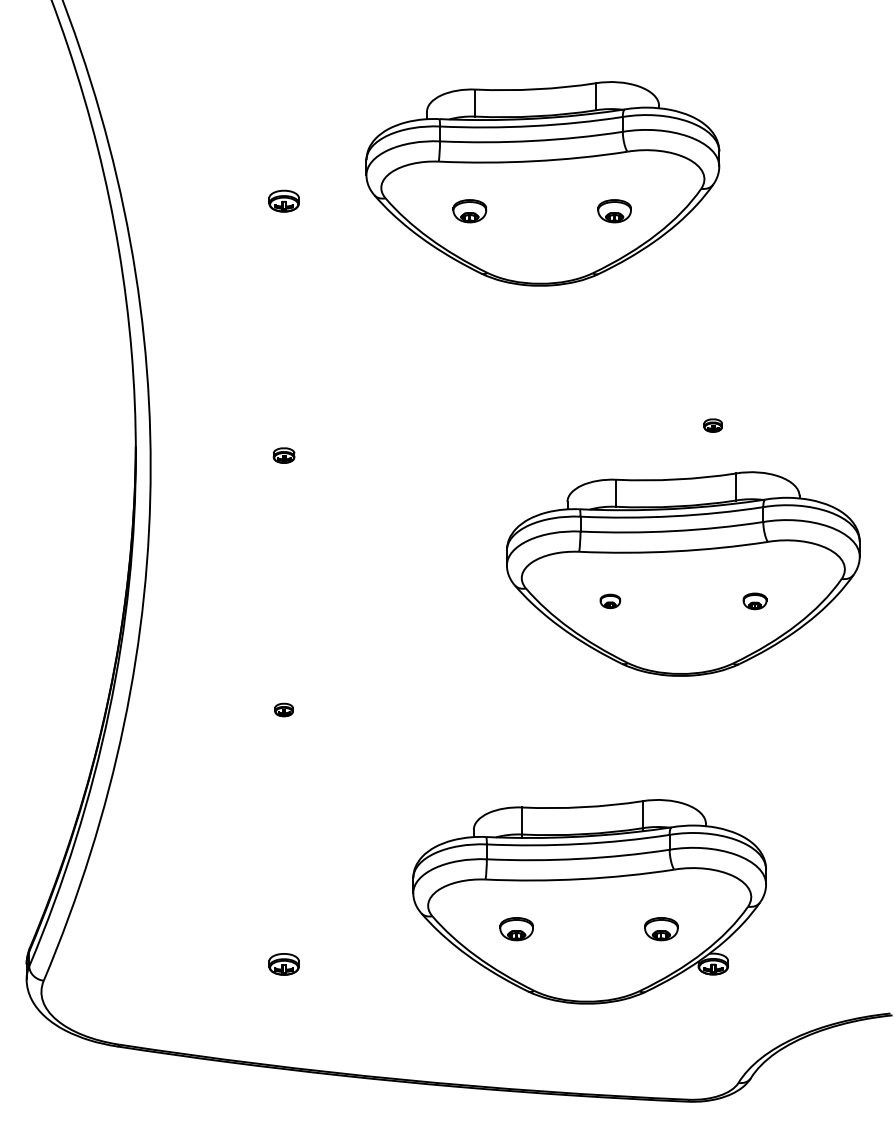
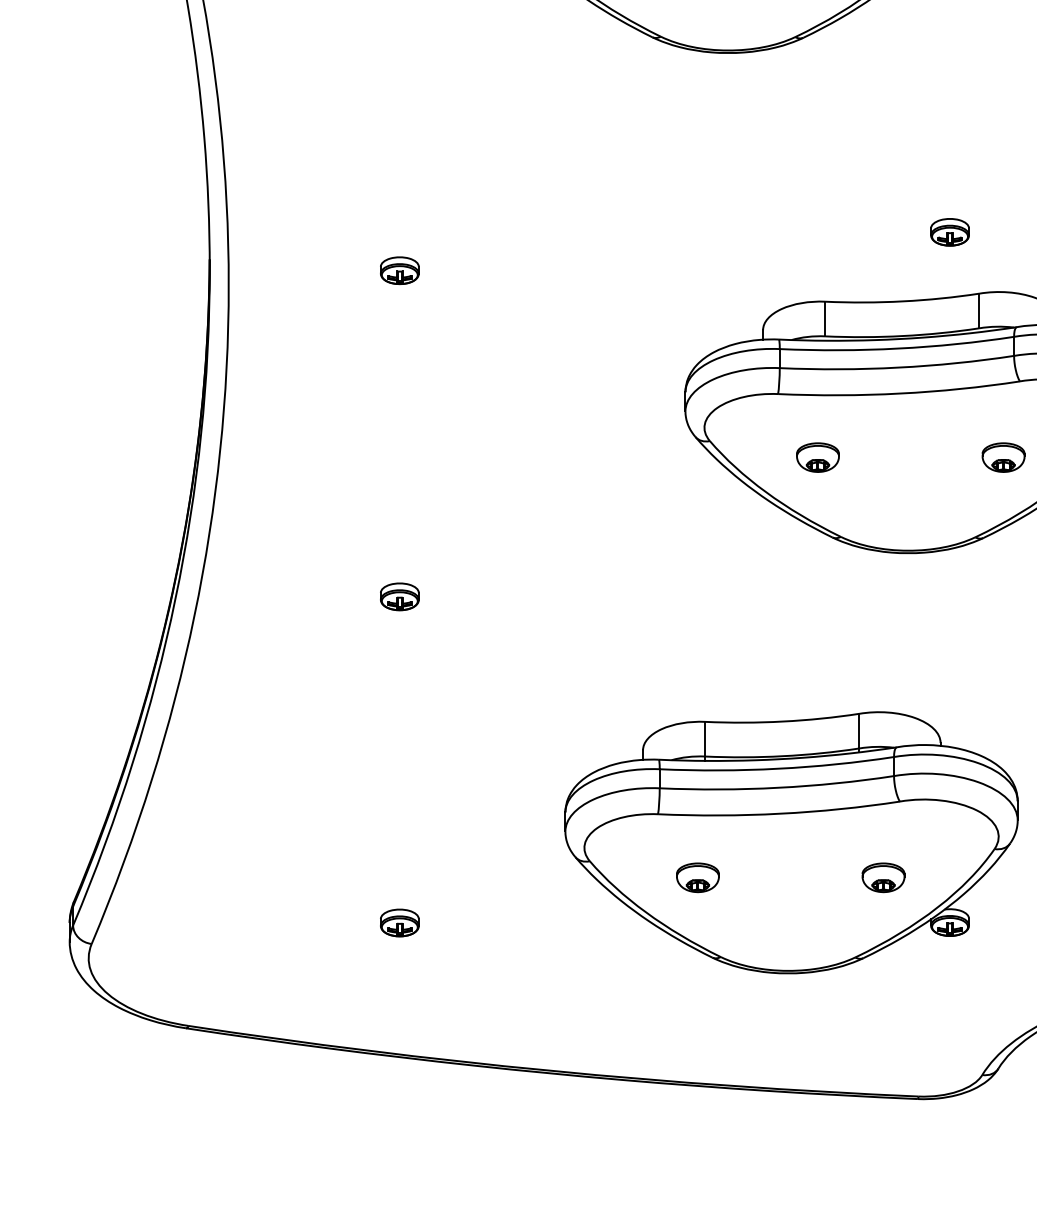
part: (712, 425) -> (948, 232), size x1.67
part: (283, 455) -> (399, 270), size x1.43
part: (610, 601) -> (818, 457), size x1.67
part: (754, 601) -> (1002, 457), size x1.43
part: (283, 709) -> (399, 596), size x1.67

